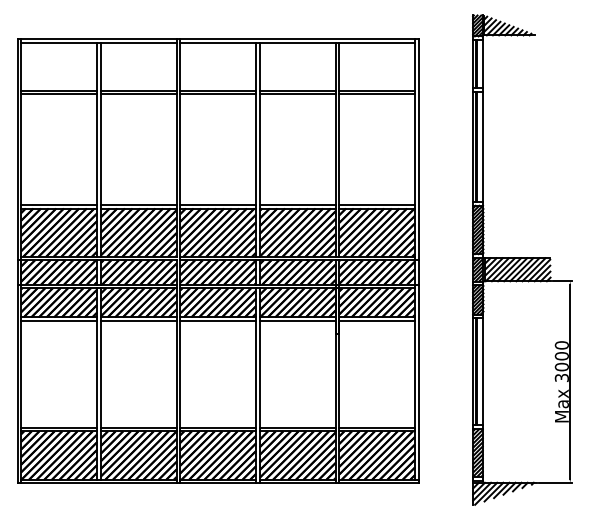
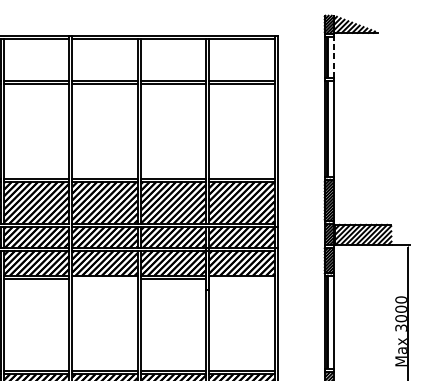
line: (483, 63) -> (333, 57), solid -> dashed
line: (218, 320) -> (105, 278), removed
line: (377, 320) -> (242, 278), removed

